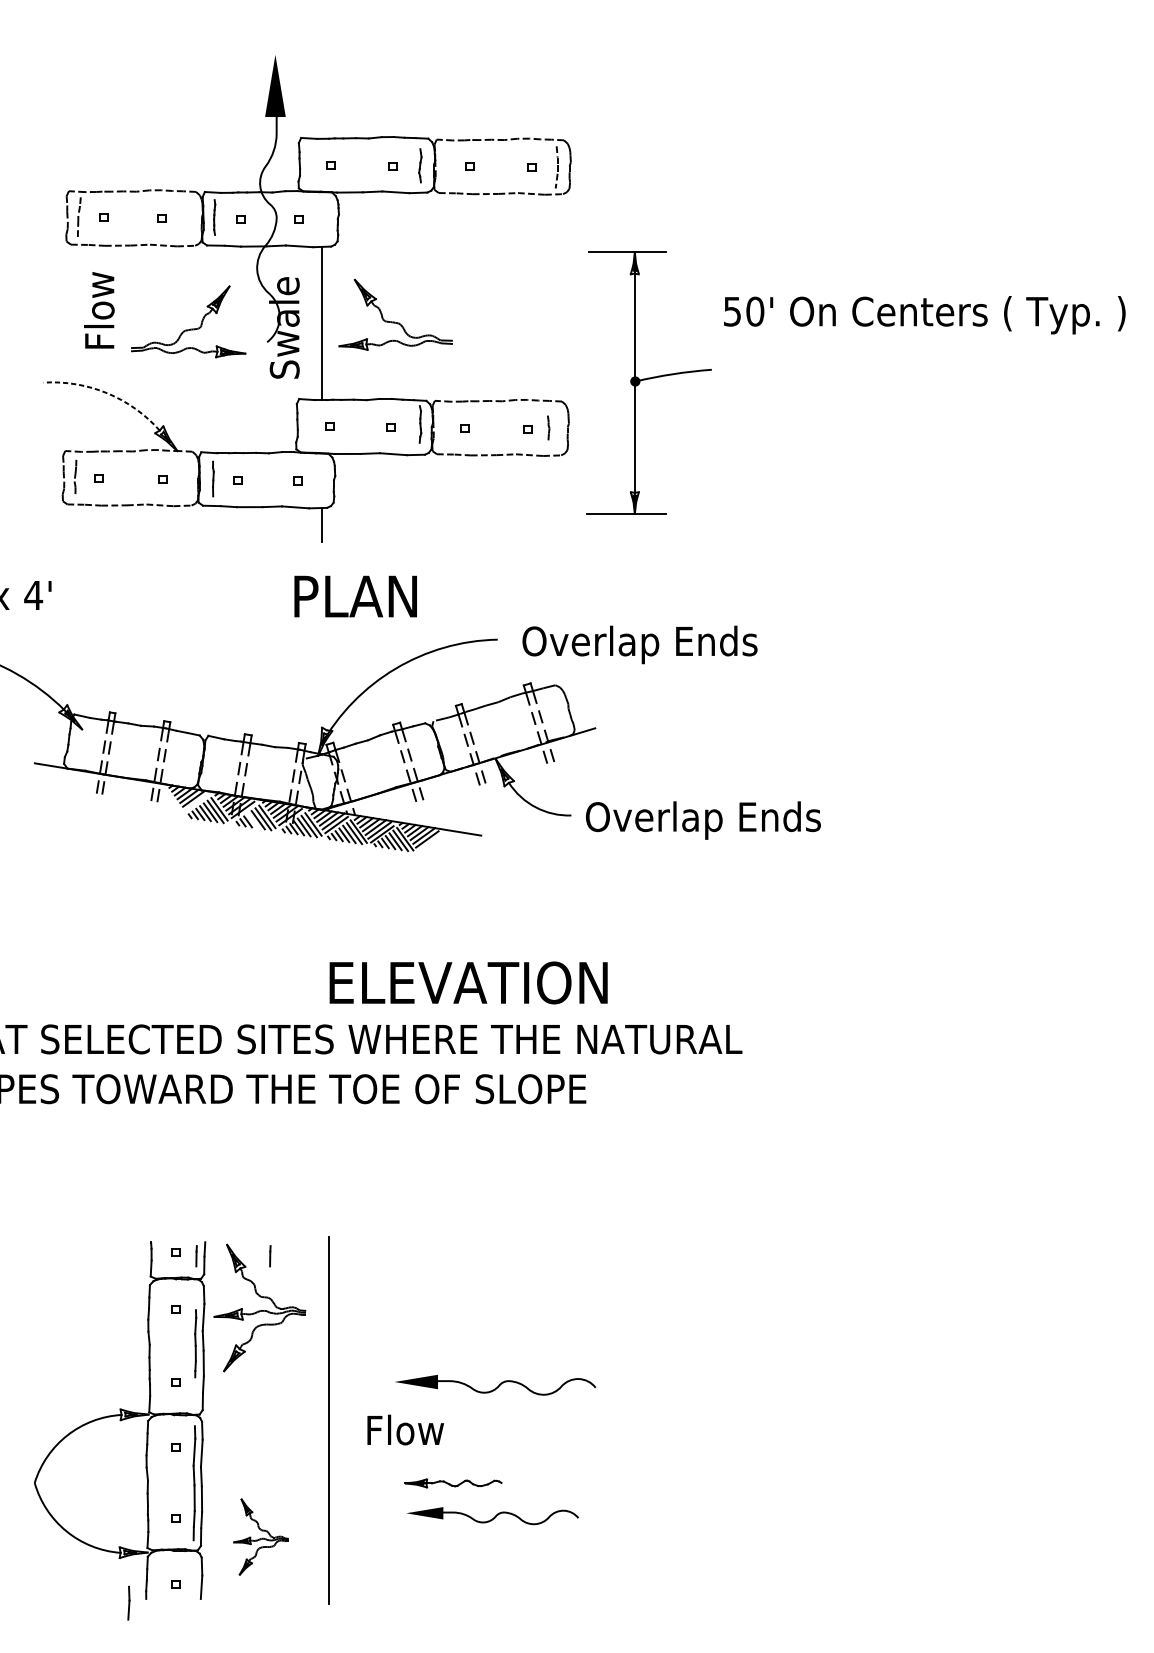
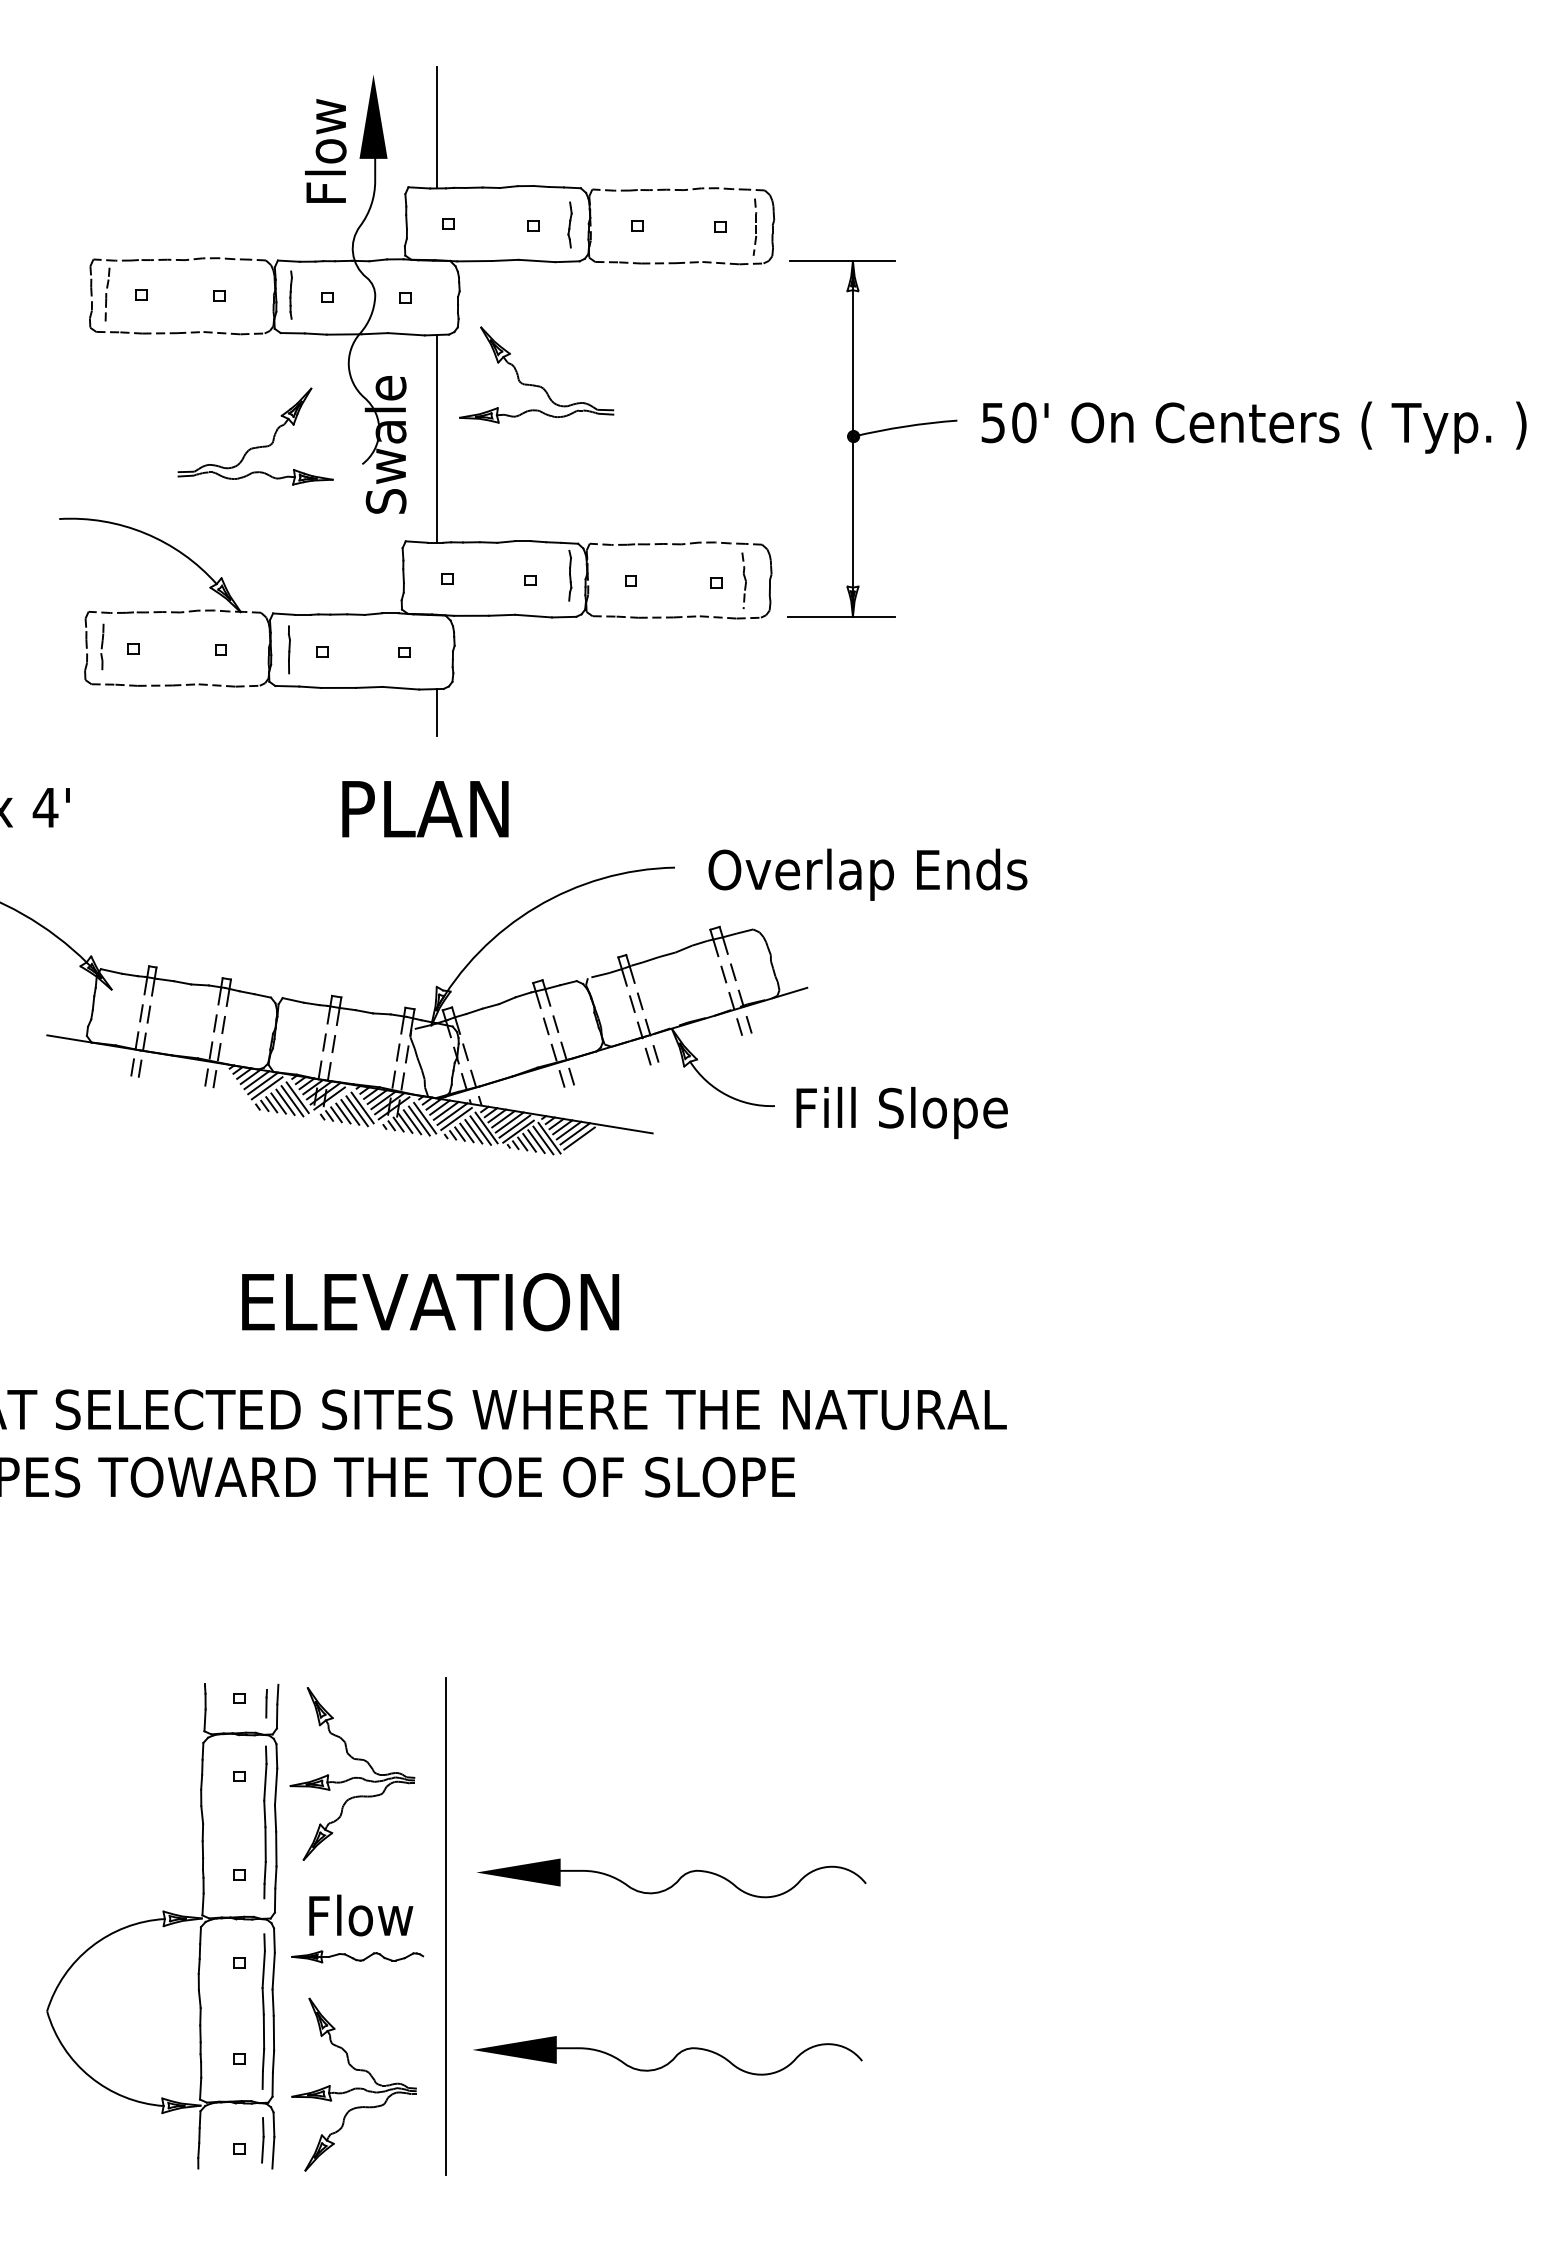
line: (321, 93) -> (436, 127), added
text: (99, 309) -> (325, 150), moved
part: (394, 321) -> (535, 384), moved
part: (649, 382) -> (872, 438), moved
arc: (107, 393) -> (145, 533), dashed -> solid
part: (548, 427) -> (743, 580), size x1.67
text: (355, 596) -> (425, 809), moved
line: (196, 802) -> (266, 1088), added
line: (253, 820) -> (343, 1113), added
text: (703, 820) -> (953, 1112), Overlap Ends -> Fill Slope
text: (468, 983) -> (430, 1302), moved
line: (270, 1256) -> (366, 1703), removed
part: (195, 1343) -> (265, 1822), size x1.67
part: (495, 1385) -> (671, 1878), size x1.43
text: (405, 1430) -> (361, 1915), moved
part: (453, 1483) -> (357, 1956), moved
part: (492, 1515) -> (667, 2055), size x1.67
part: (260, 1536) -> (353, 2084), size x1.67
line: (128, 1603) -> (262, 2140), moved

